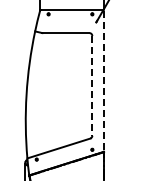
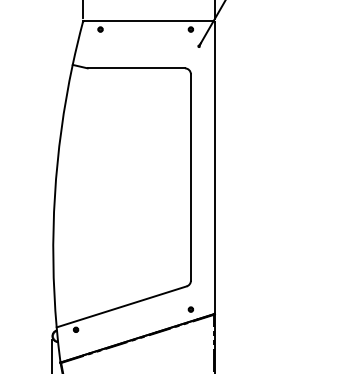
line: (103, 81) -> (213, 168), dashed -> solid
line: (92, 85) -> (191, 176), dashed -> solid

